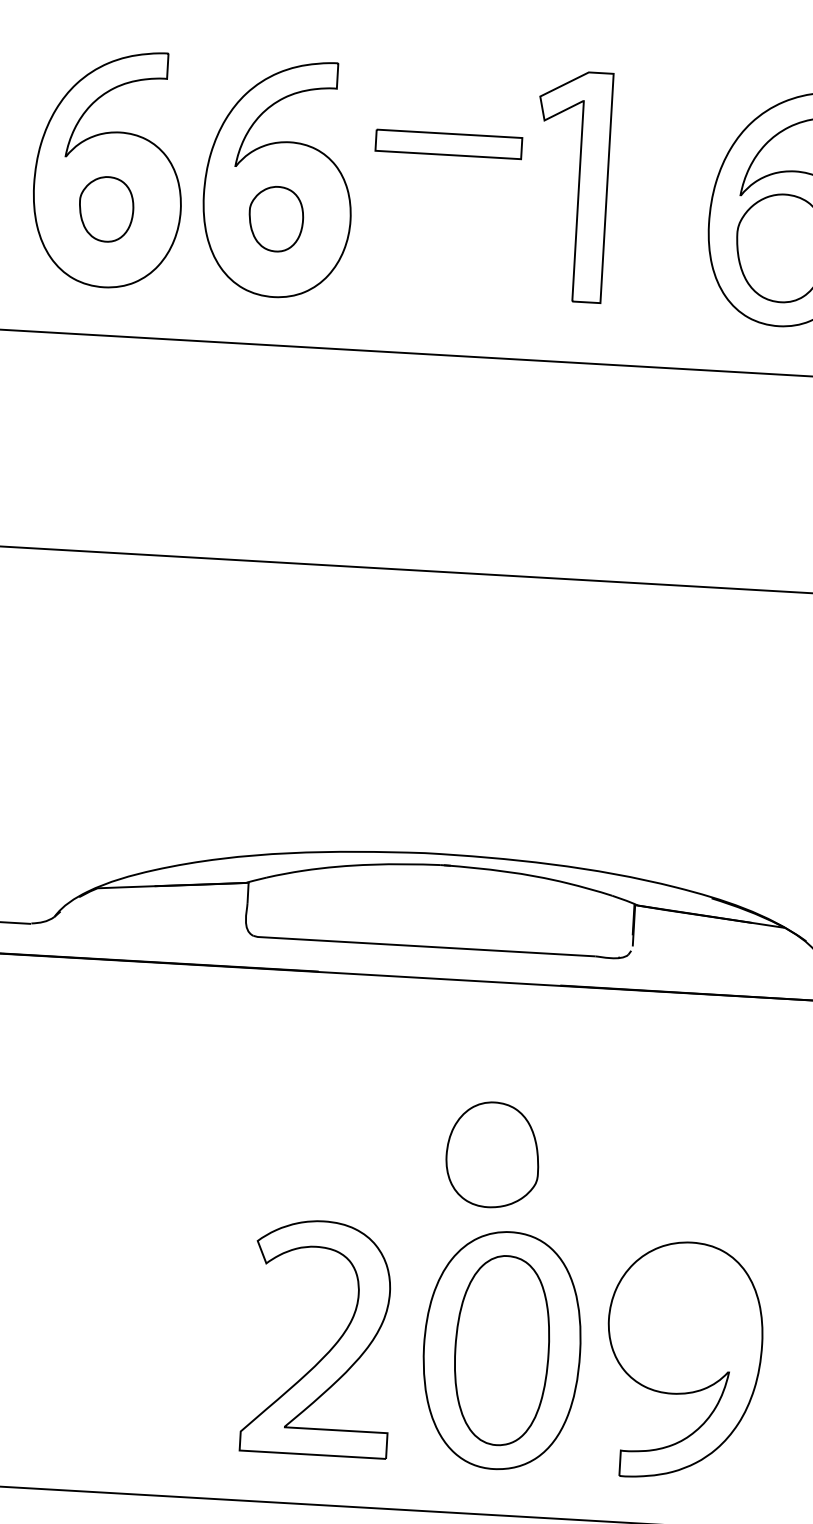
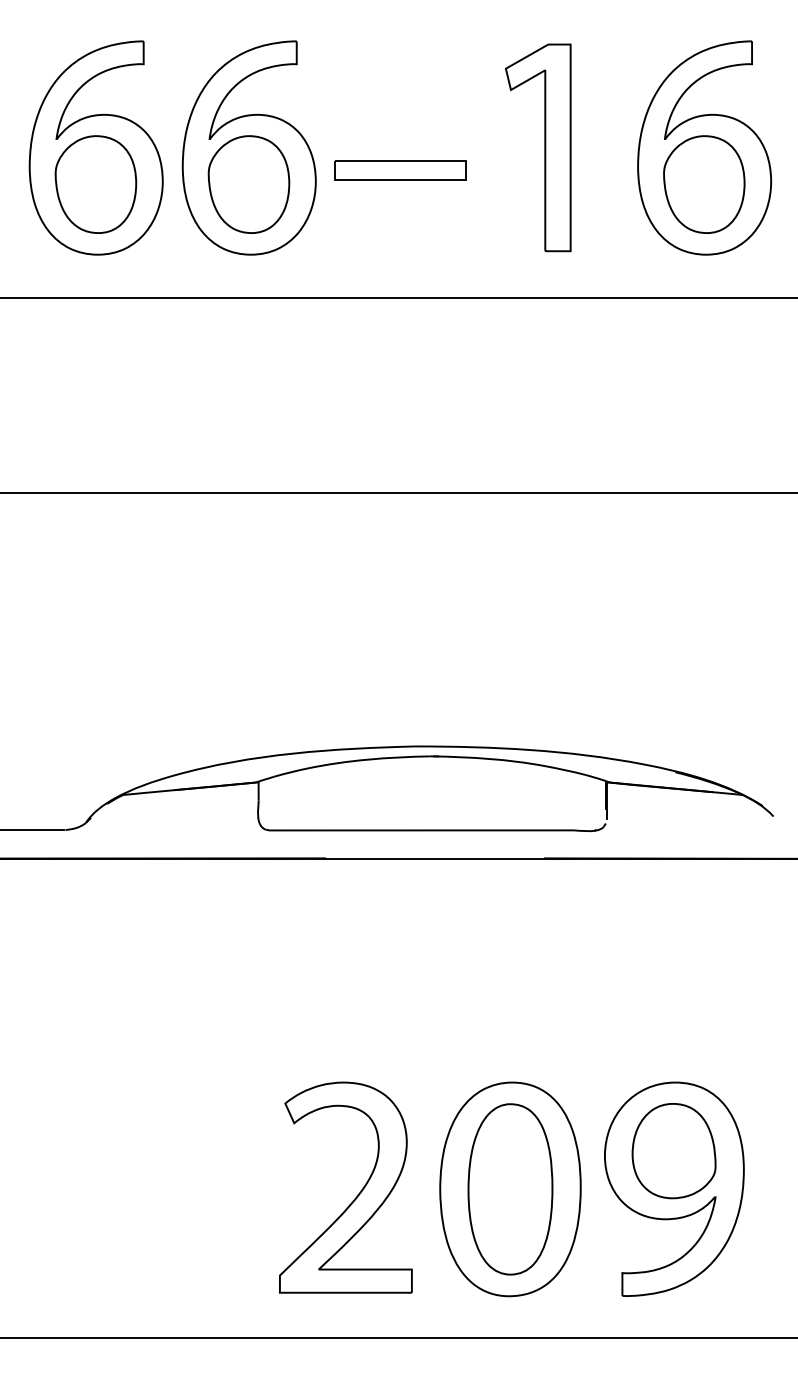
part: (449, 144) -> (400, 170), moved
part: (571, 186) -> (538, 147), moved
part: (105, 209) -> (95, 184), size x1.67
part: (275, 219) -> (248, 184), size x1.67
part: (492, 1155) -> (673, 1151), moved

